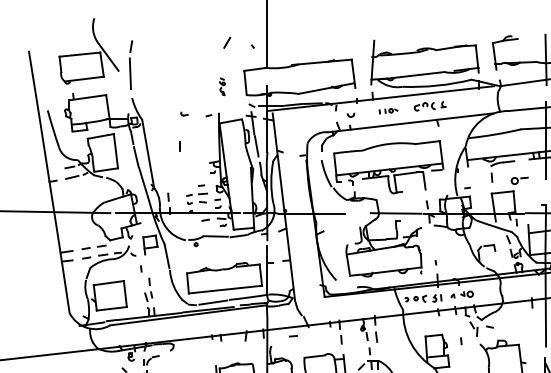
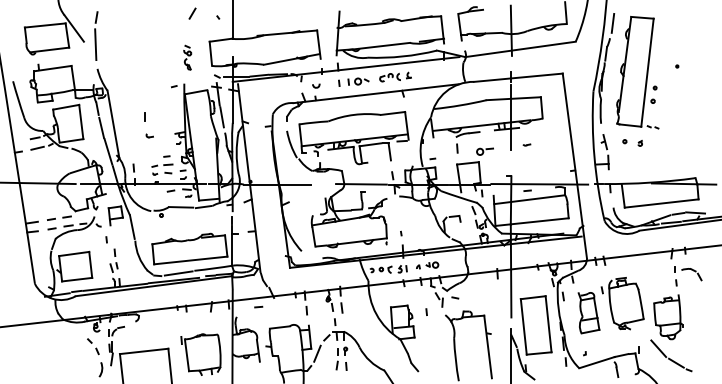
part: (222, 86) -> (187, 57), size x1.43
part: (388, 110) -> (353, 81), size x1.67
part: (184, 113) -> (149, 135), moved

